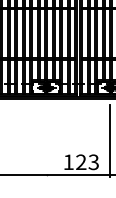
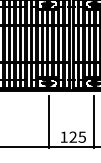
line: (47, 140) -> (48, 121), added
text: (94, 161) -> (82, 136), 123 -> 125

